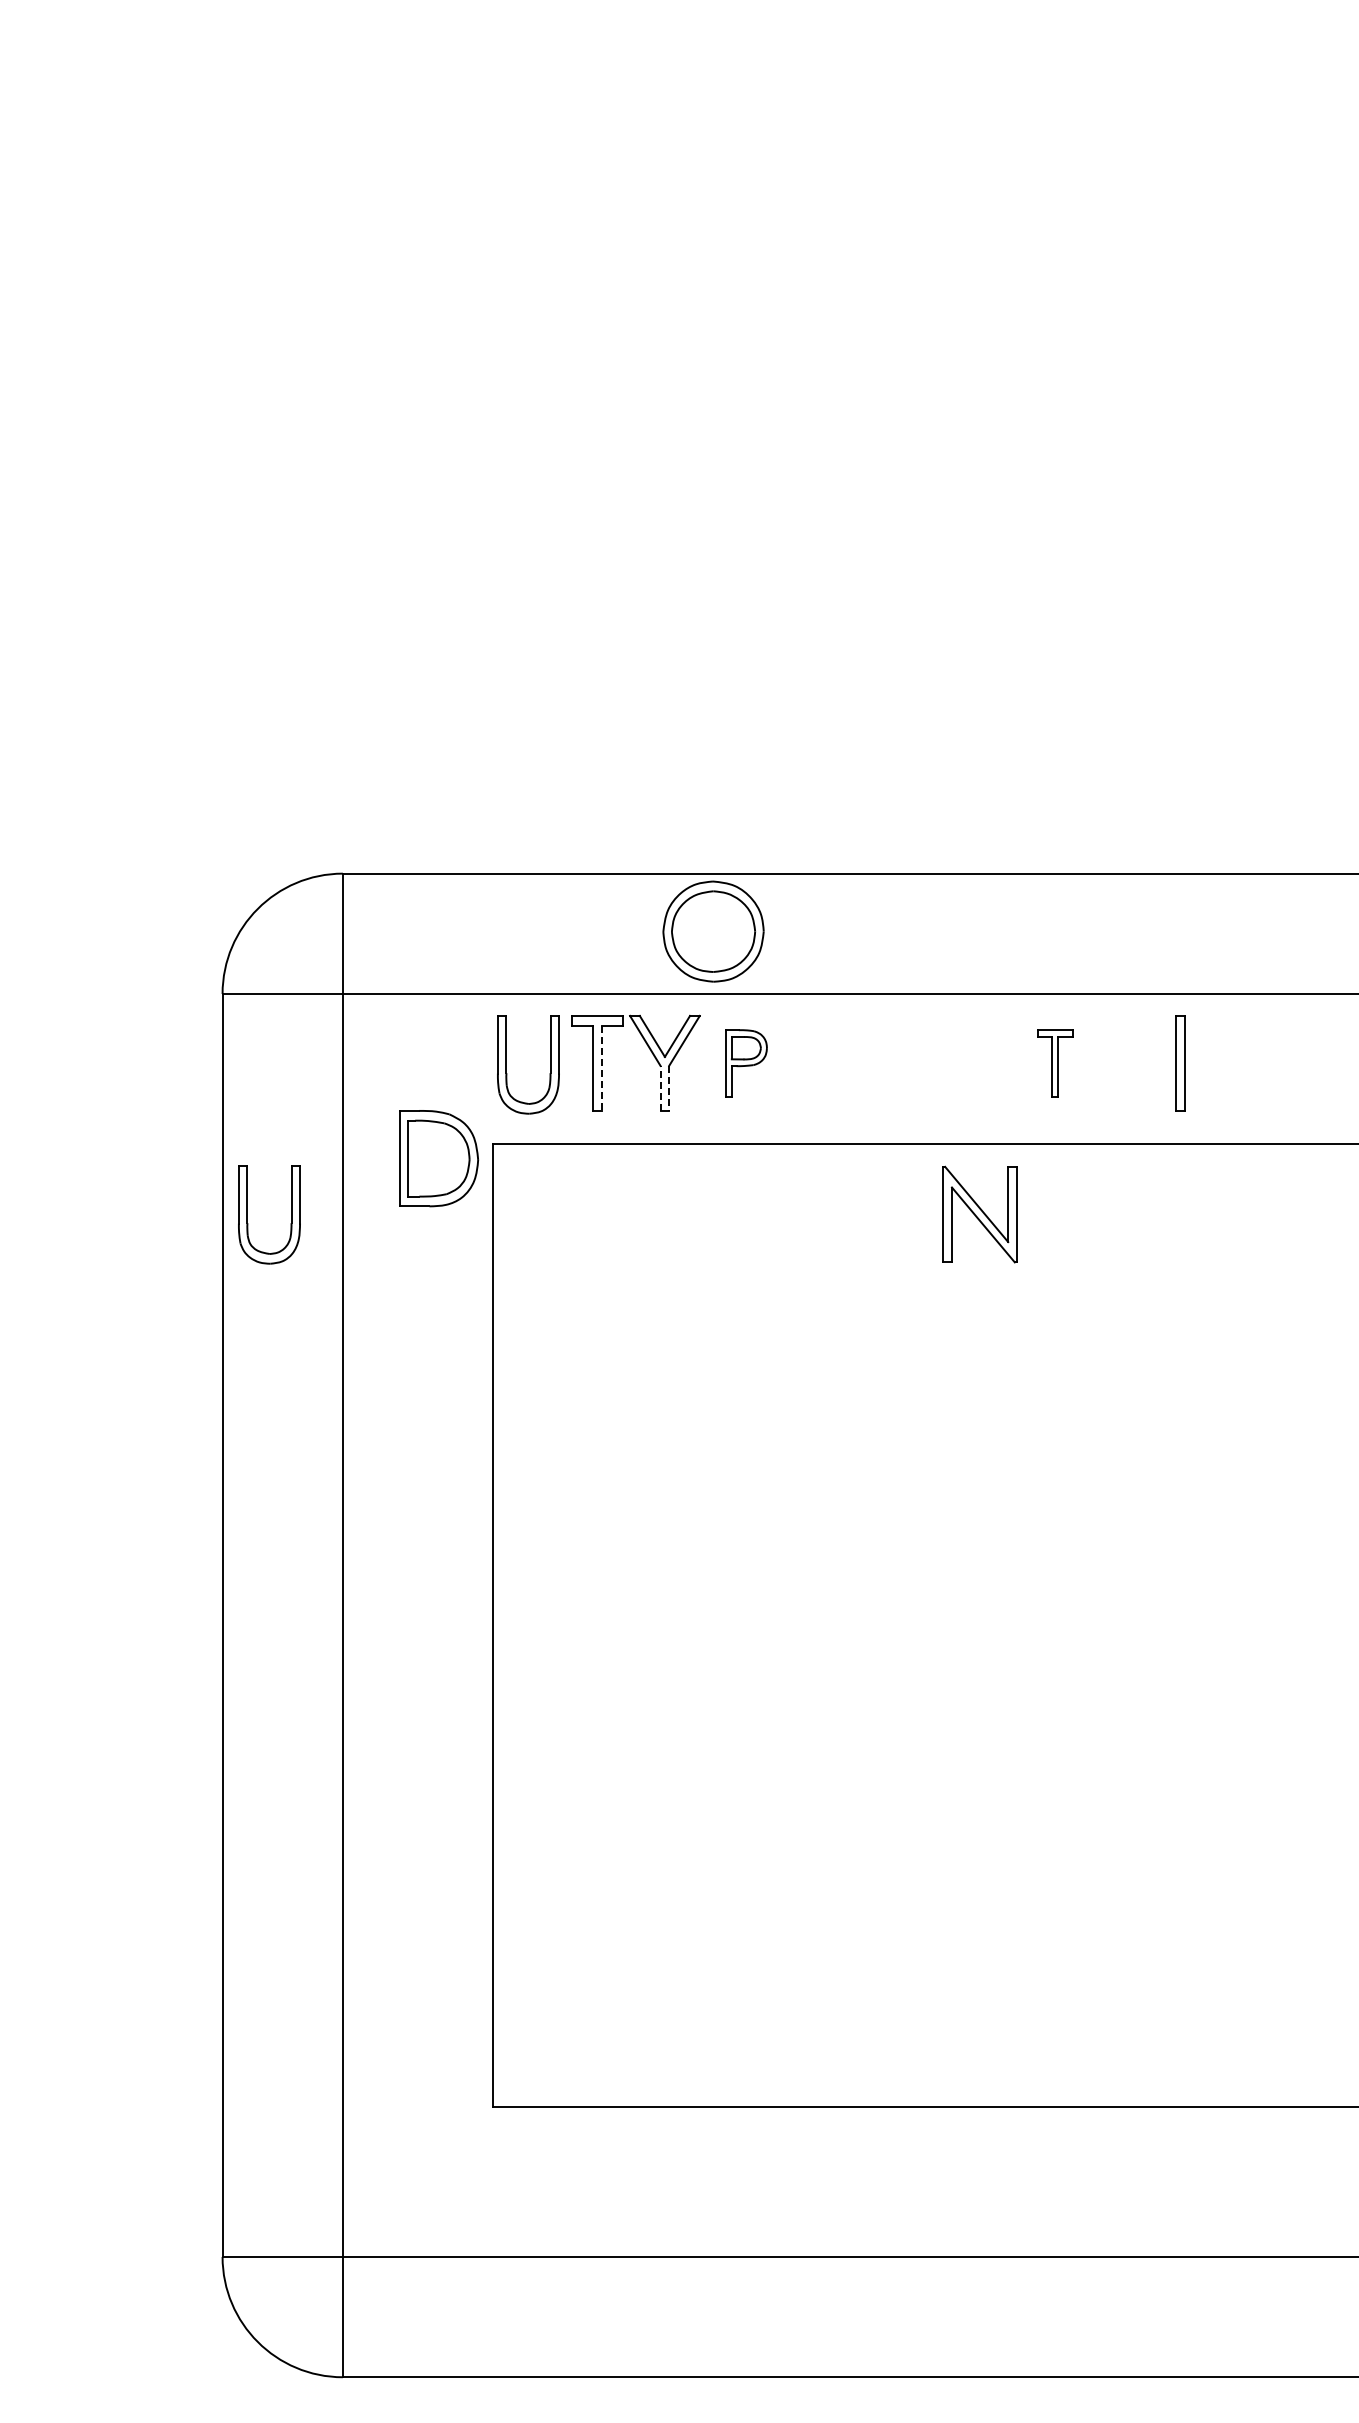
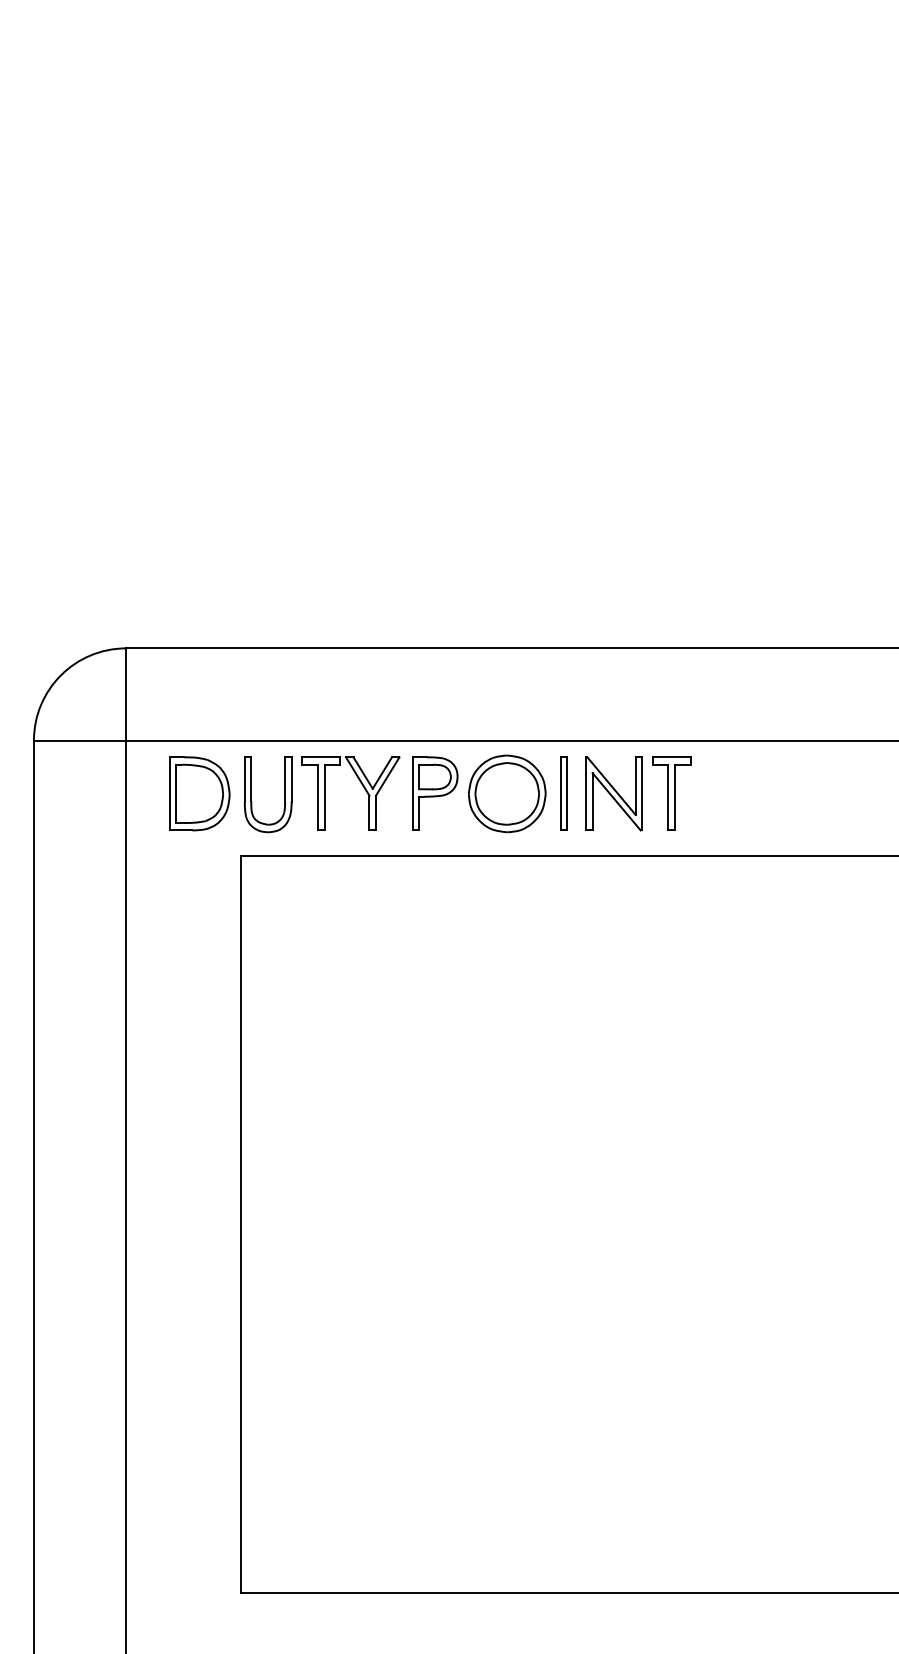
part: (713, 931) -> (507, 793), moved
part: (746, 1063) -> (435, 793), size x1.43
part: (1055, 1063) -> (671, 793), size x1.43
part: (1180, 1063) -> (563, 793), moved
line: (601, 1068) -> (324, 797), dashed -> solid
line: (660, 1088) -> (369, 812), dashed -> solid
line: (669, 1088) -> (376, 812), dashed -> solid
part: (438, 1158) -> (199, 793), moved
part: (247, 1214) -> (53, 909), removed
part: (979, 1214) -> (613, 793), moved

